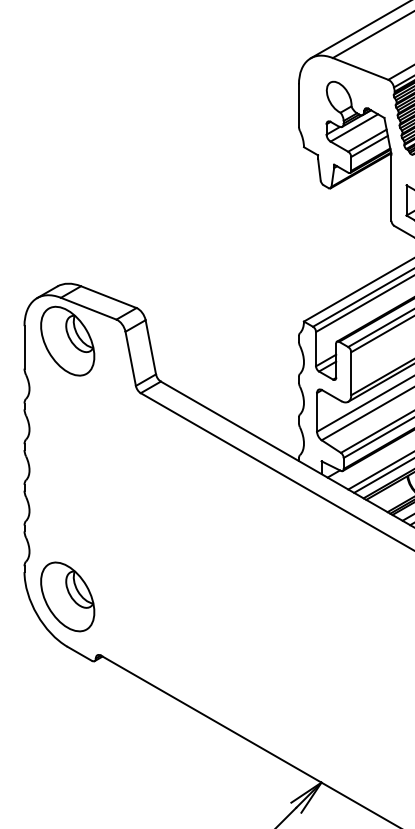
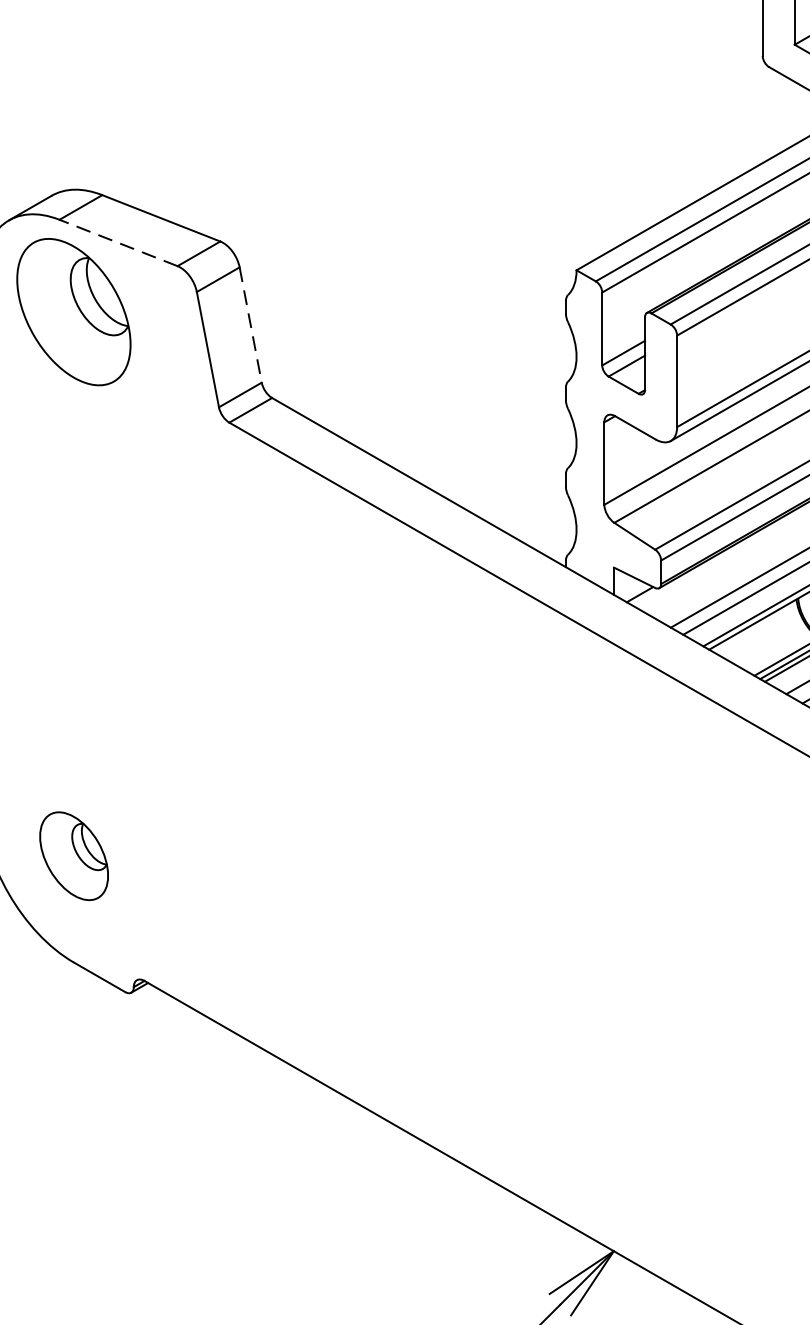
line: (88, 308) -> (118, 242), solid -> dashed
line: (150, 347) -> (250, 325), solid -> dashed
part: (67, 596) -> (73, 855), size x0.6

